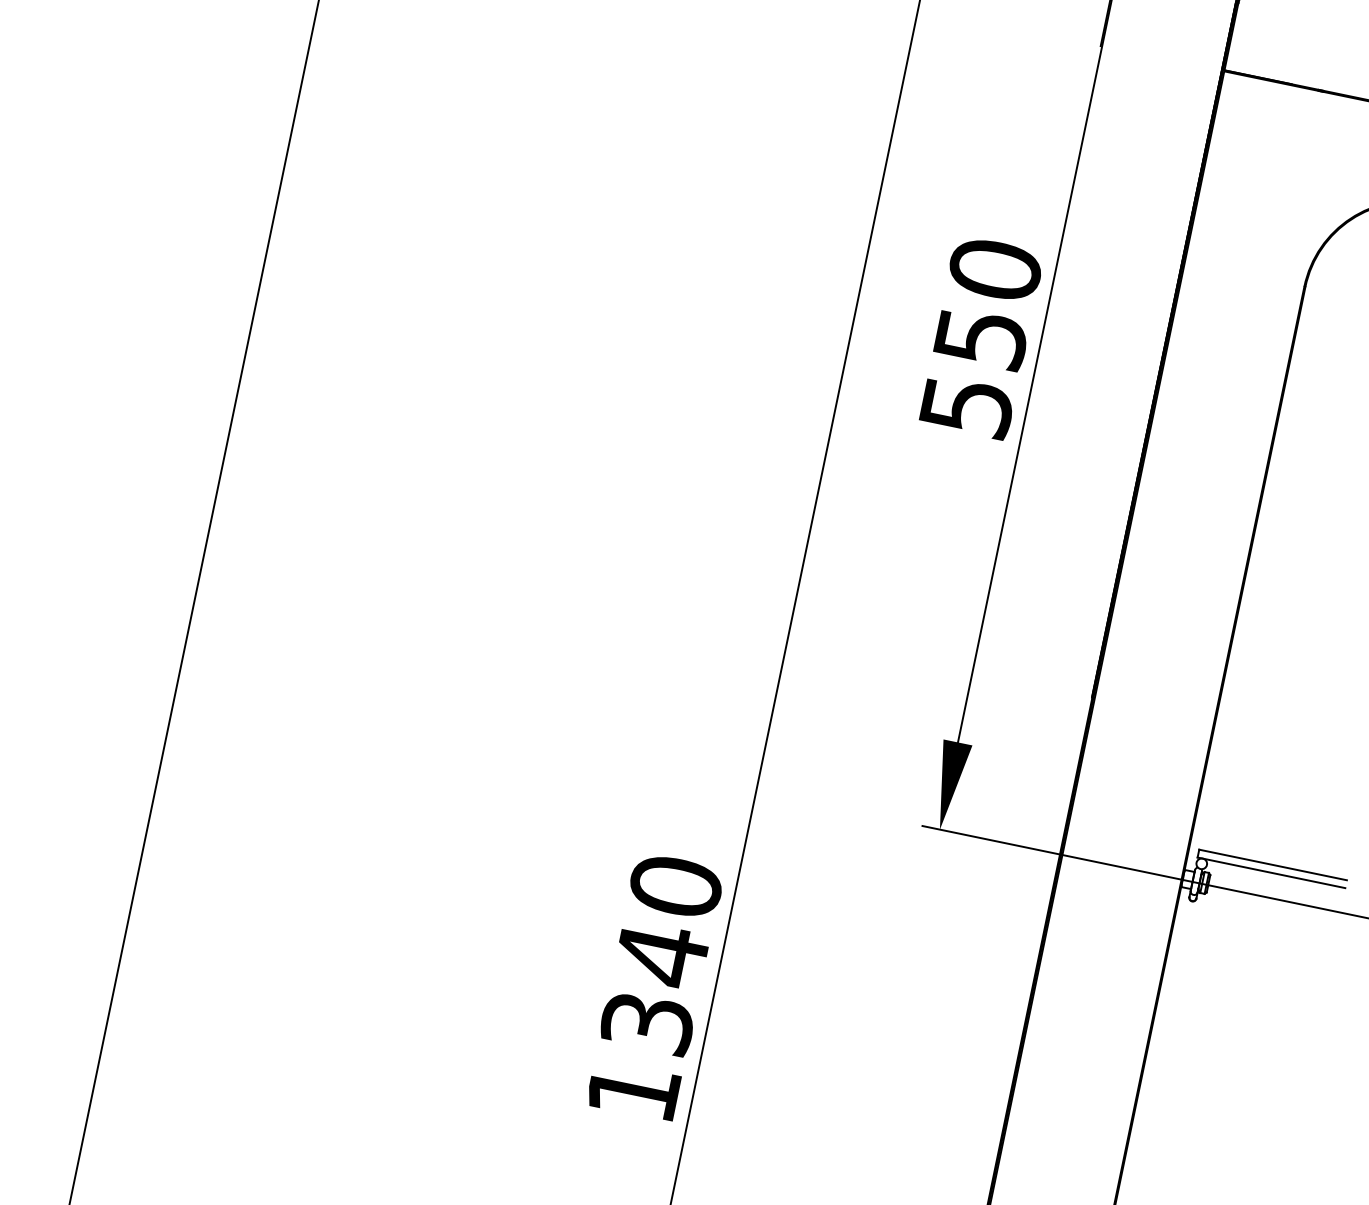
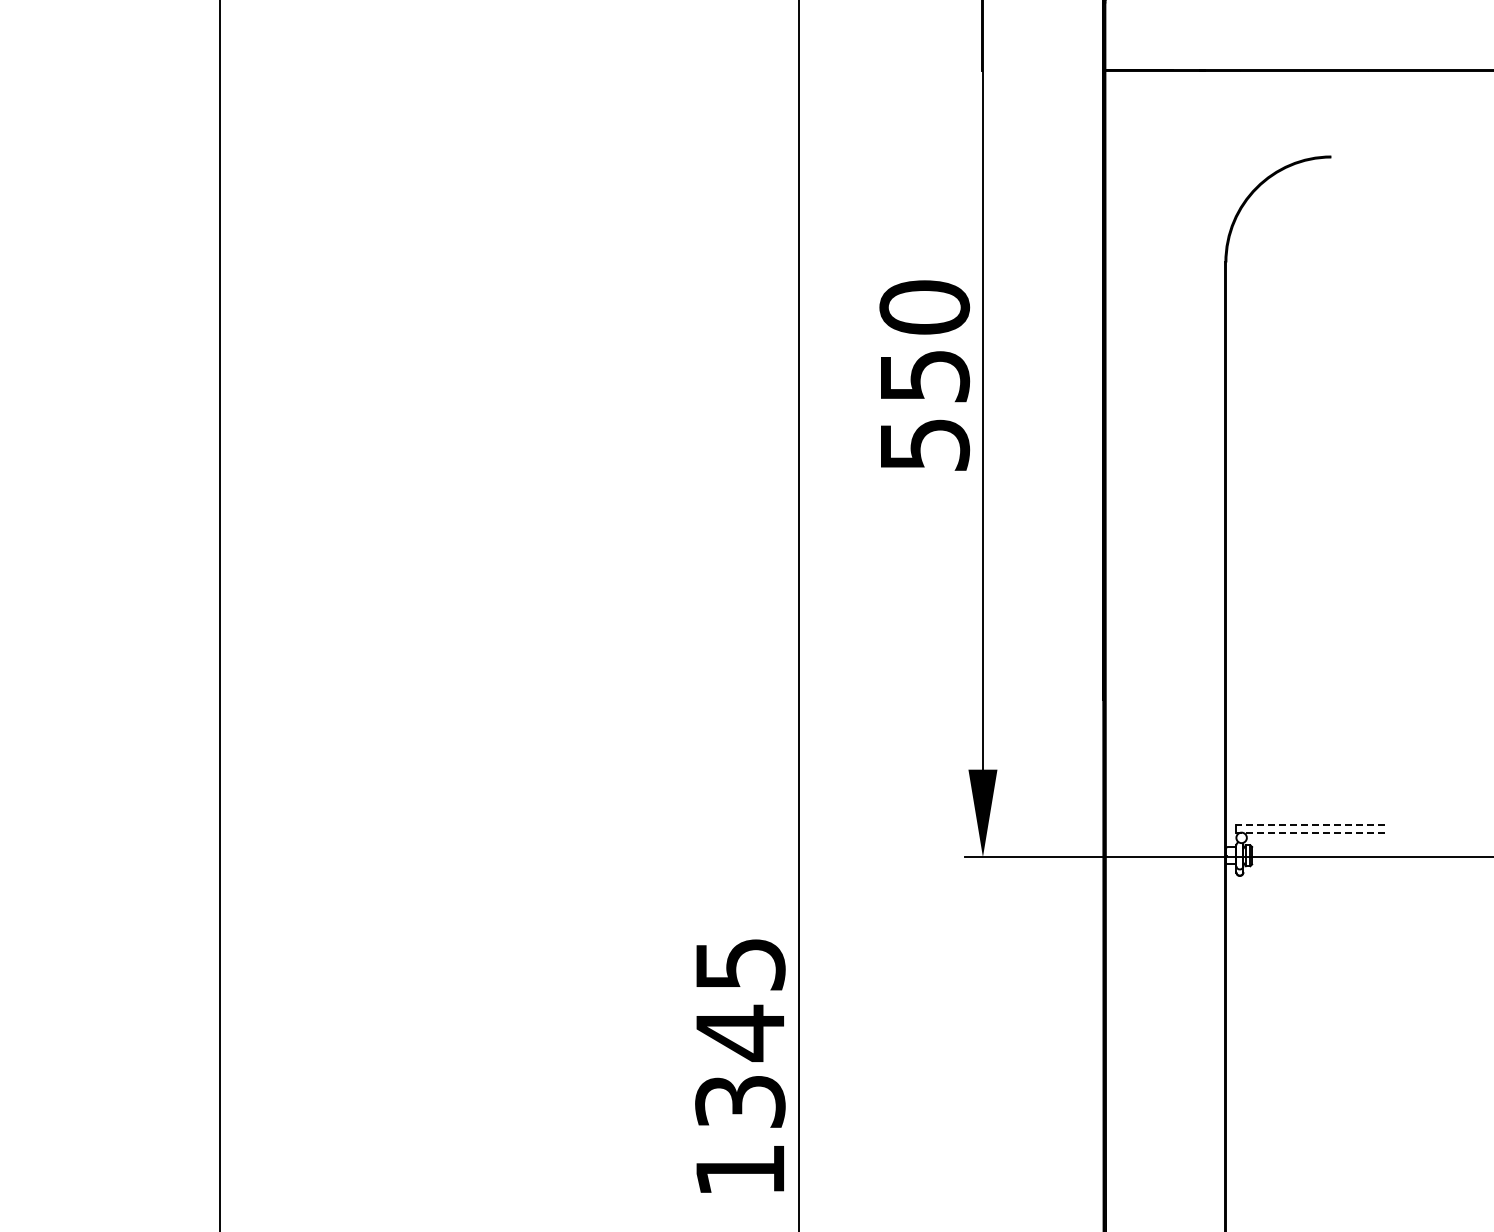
line: (1272, 864) -> (1309, 824), solid -> dashed
line: (1270, 872) -> (1309, 832), solid -> dashed
text: (676, 886) -> (740, 964), 1340 -> 1345

